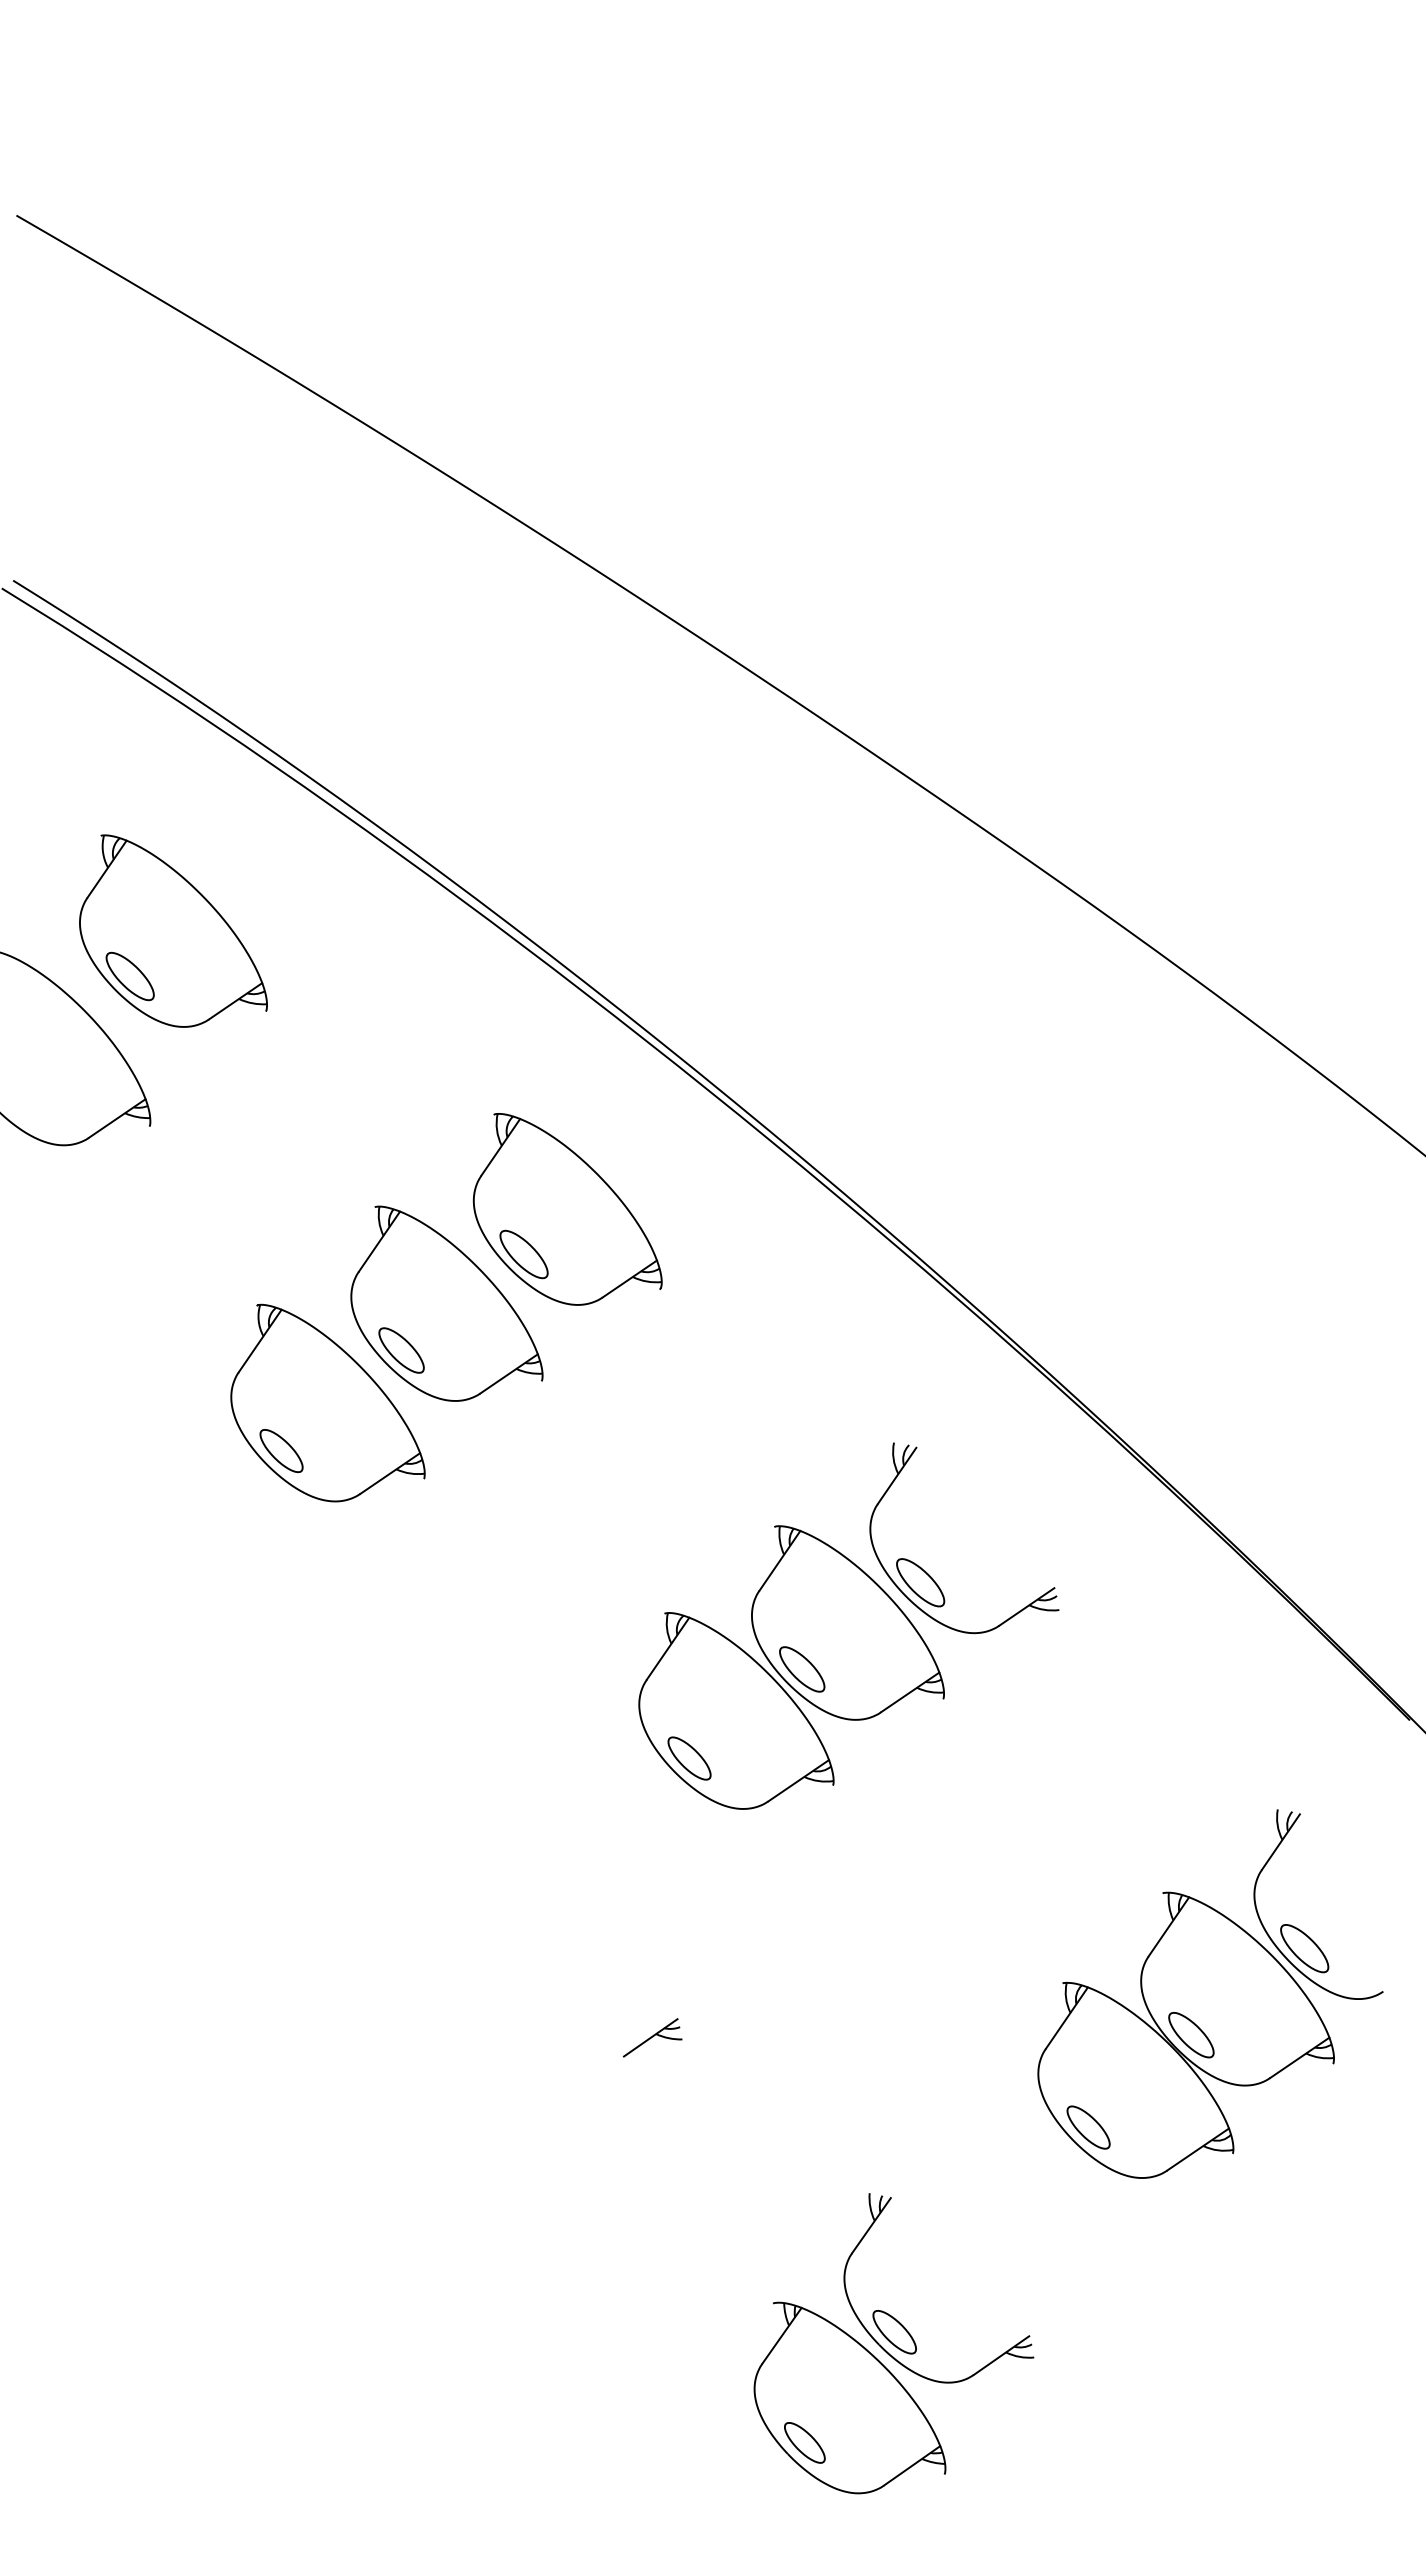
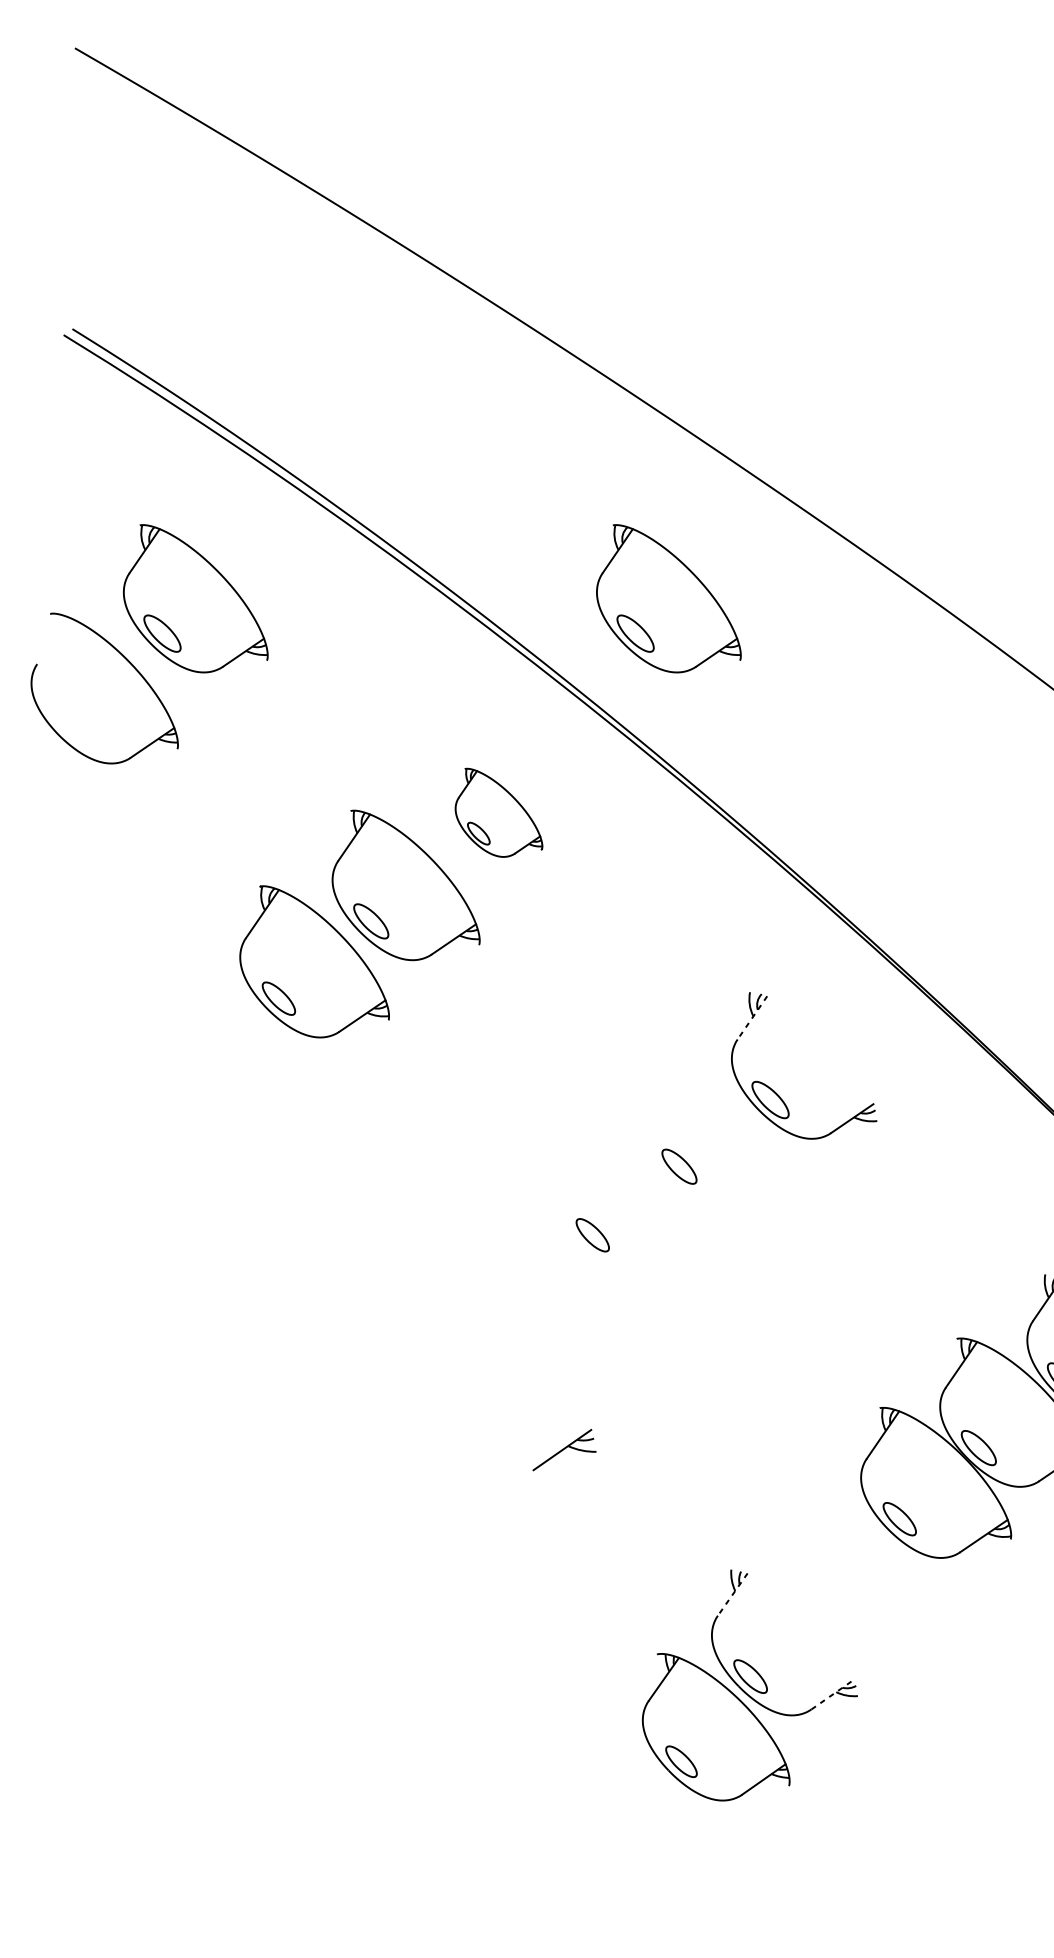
part: (788, 930) -> (668, 598), added
part: (567, 1209) -> (498, 812), size x0.6
line: (896, 1476) -> (751, 1018), solid -> dashed
part: (791, 1667) -> (671, 1165), removed
part: (652, 2037) -> (564, 1449), size x1.4
line: (871, 2225) -> (732, 1594), solid -> dashed
line: (1001, 2355) -> (832, 1694), solid -> dashed

